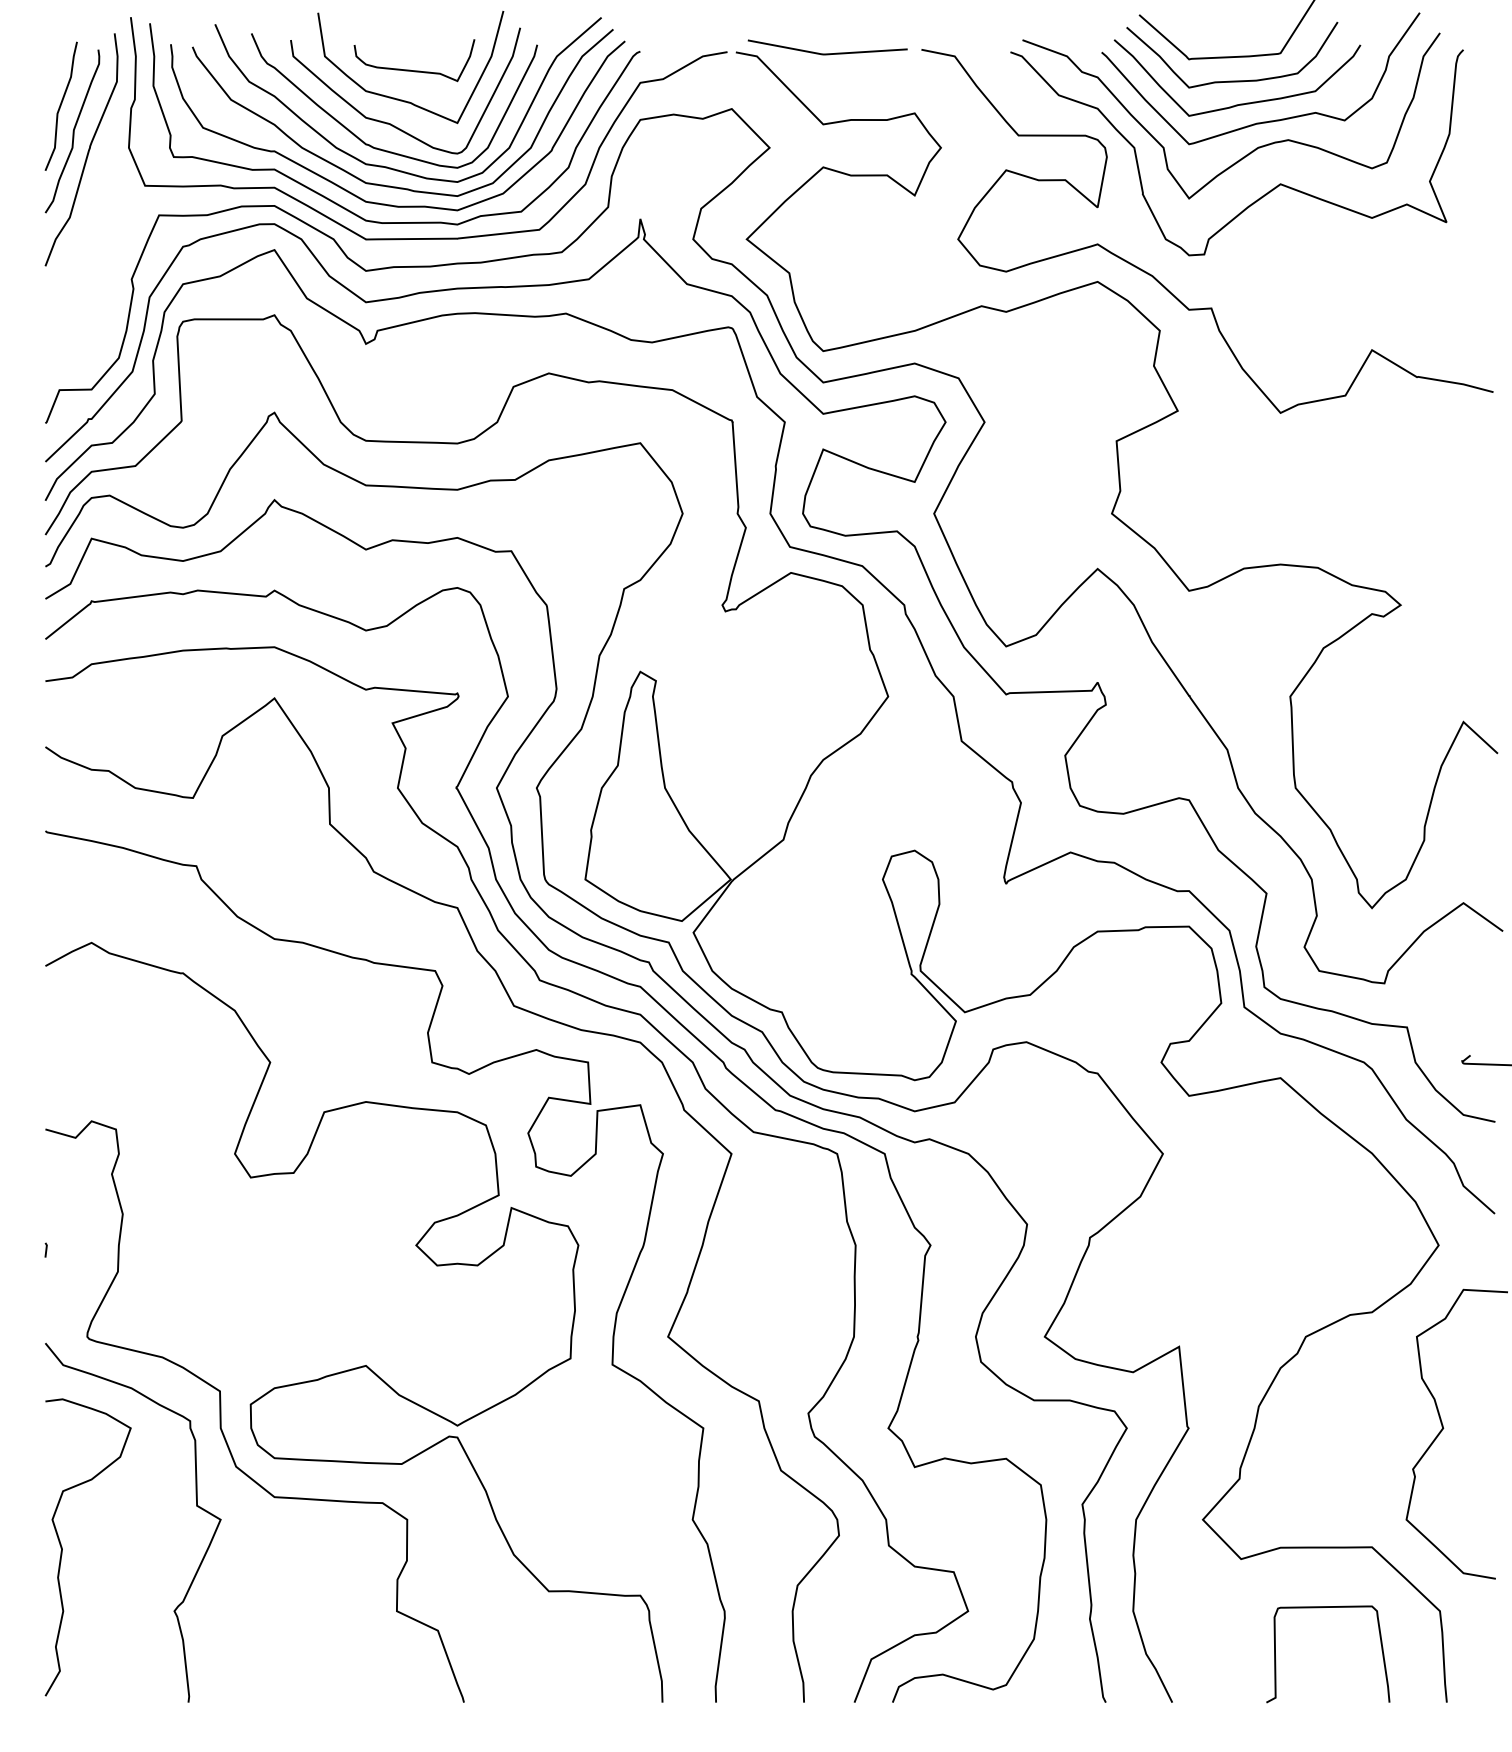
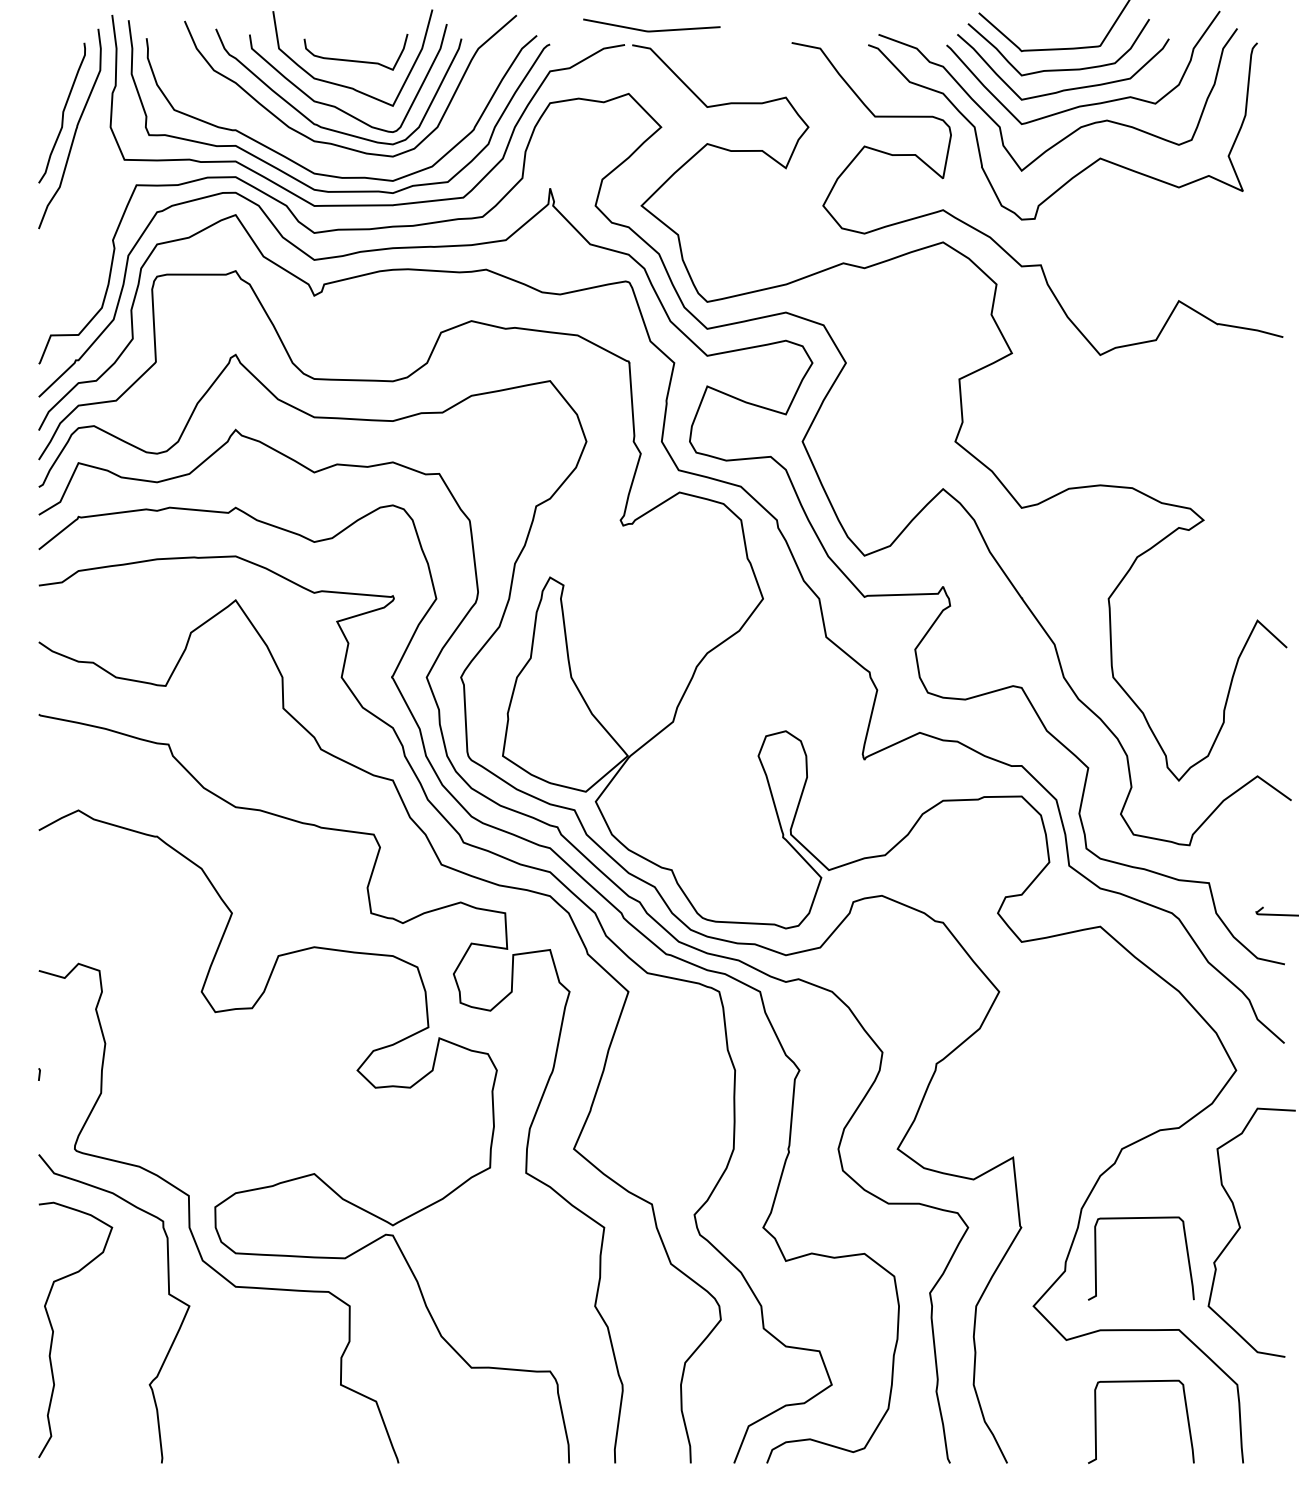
line: (827, 53) -> (651, 30), moved
curve: (60, 105) -> (51, 90), removed
curve: (390, 185) -> (335, 159), removed
curve: (1320, 1418) -> (1134, 1219), added

